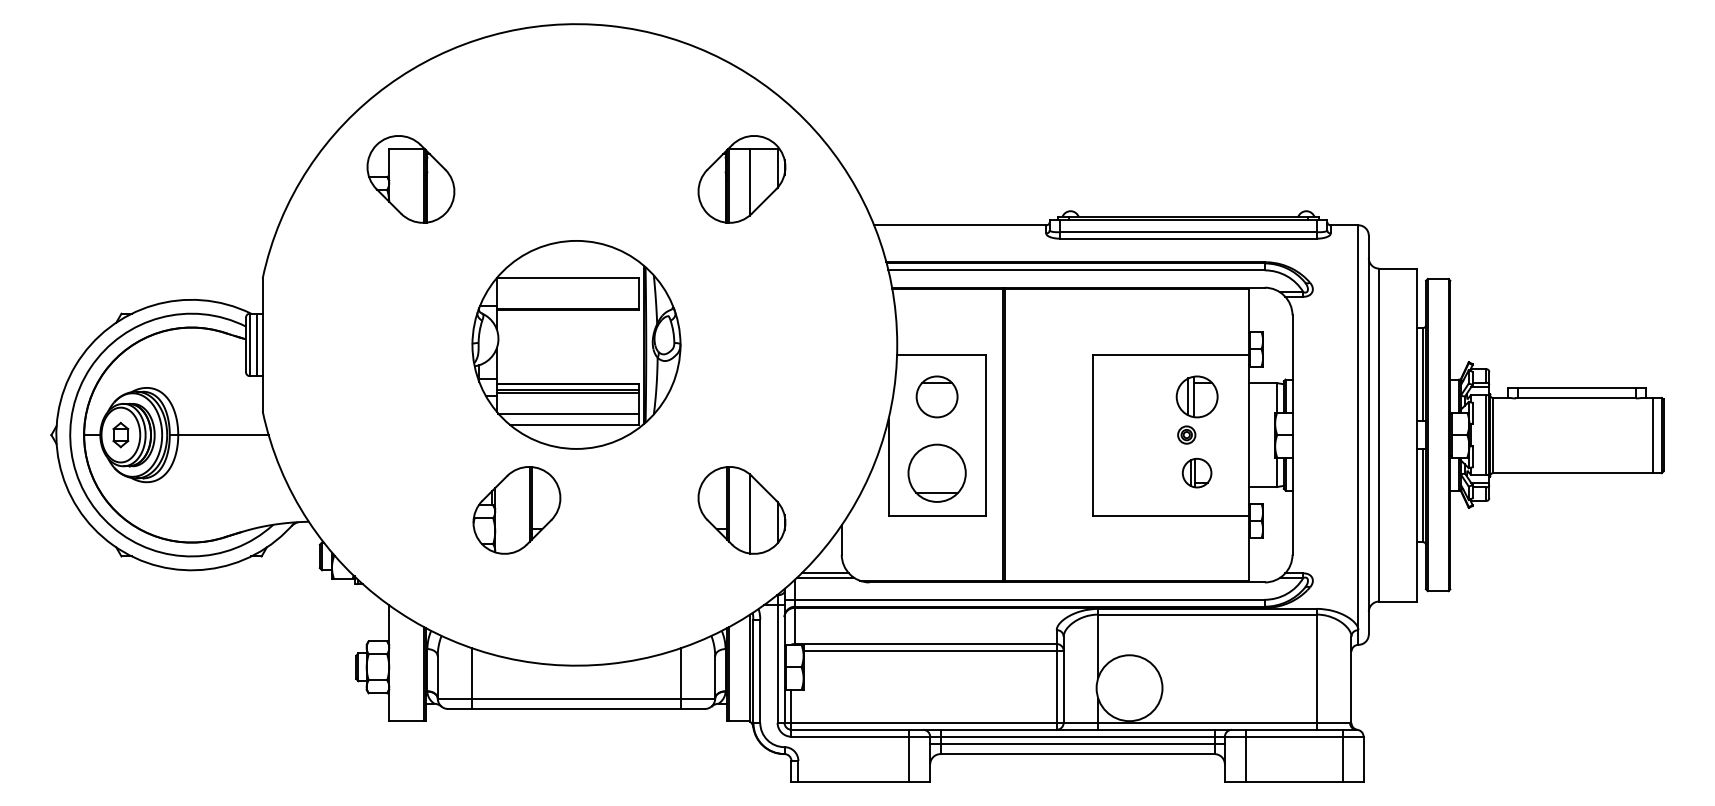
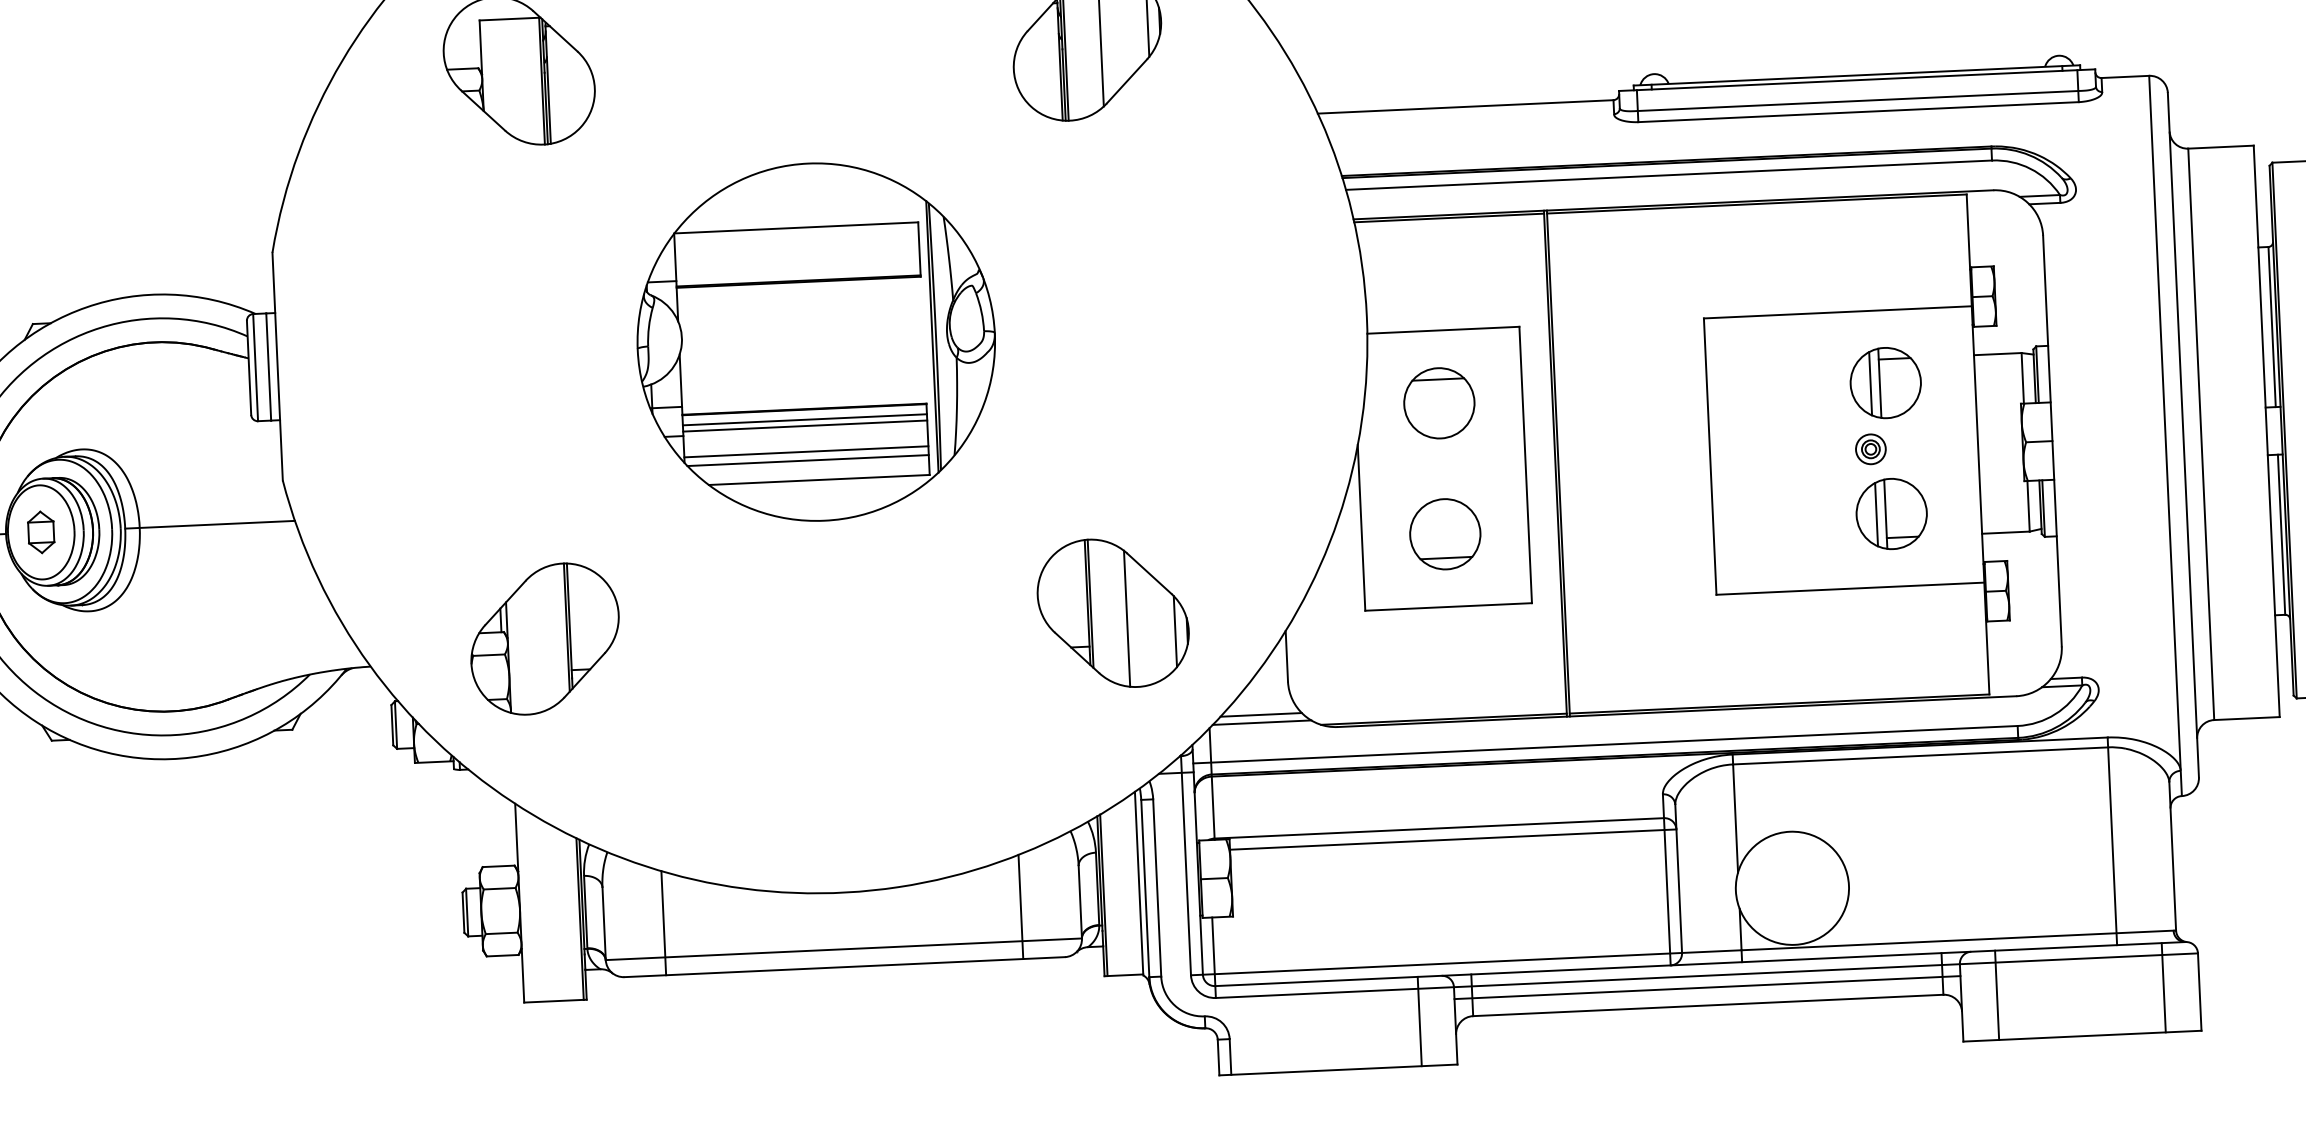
line: (567, 408) -> (805, 451), added
part: (936, 472) -> (1444, 533), size x0.71
part: (1196, 472) -> (1890, 512), size x1.43
part: (516, 510) -> (544, 639), moved

